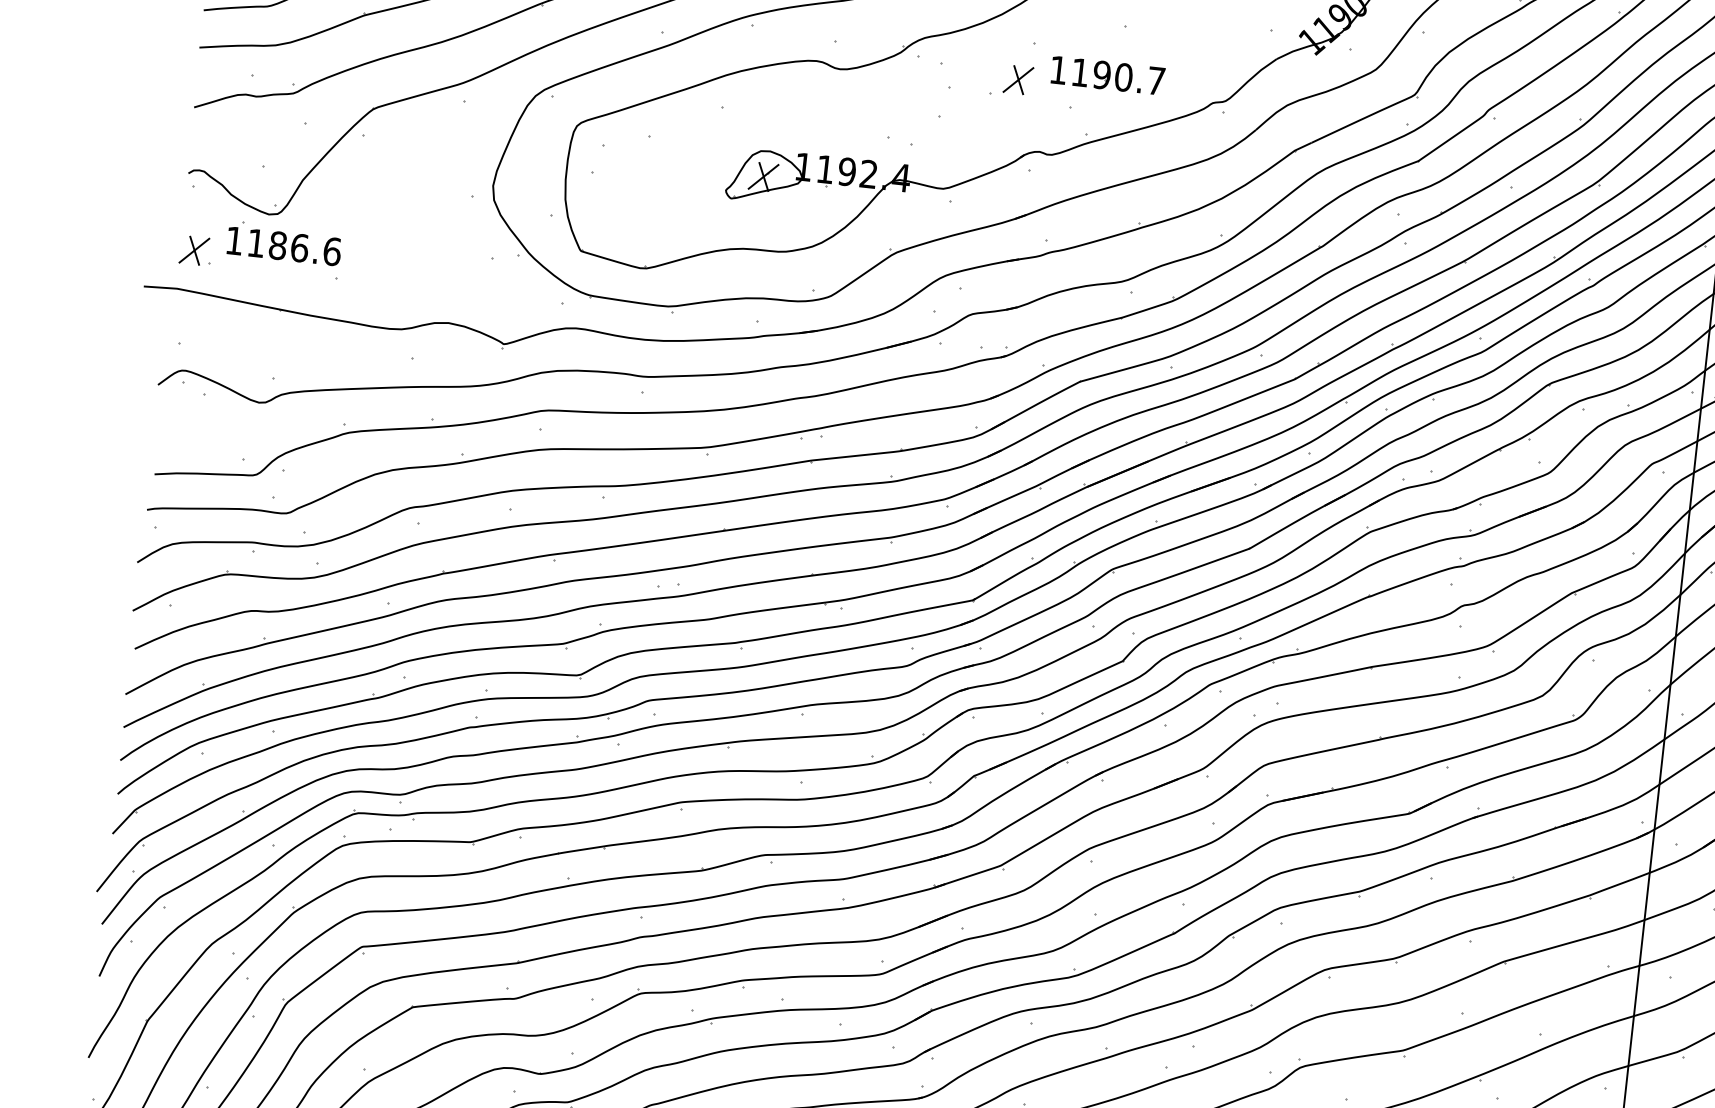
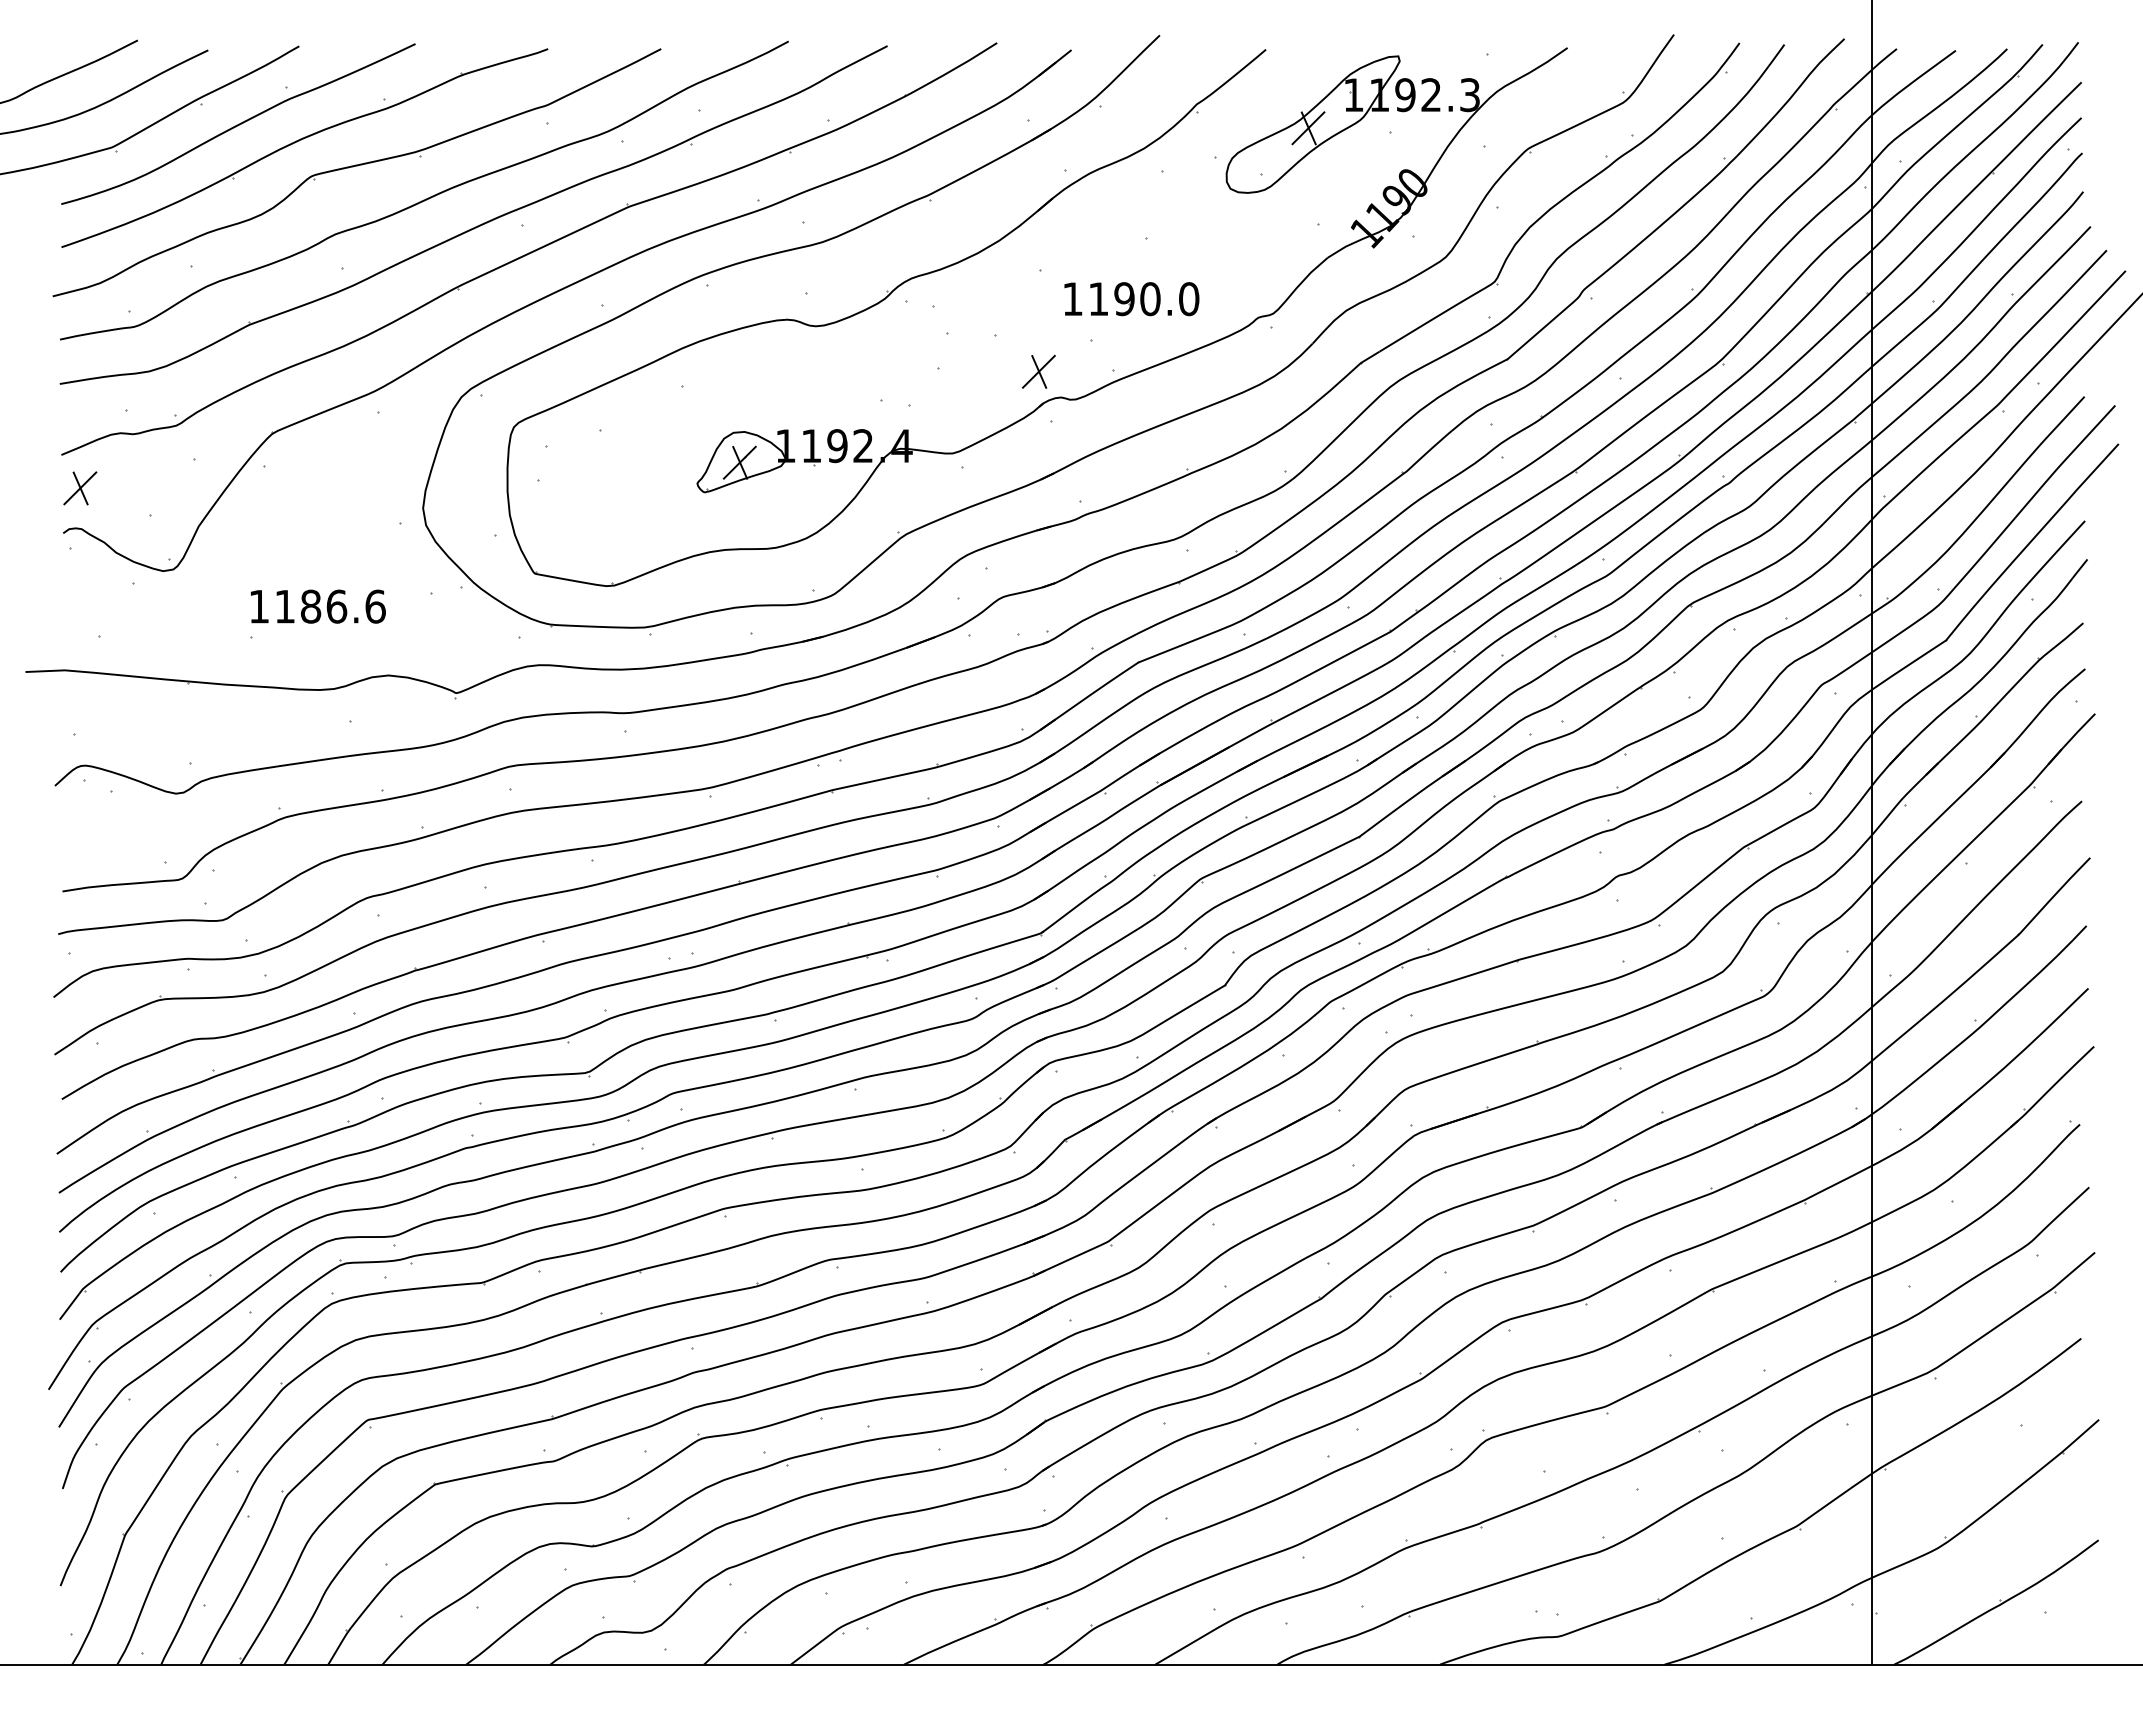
part: (1018, 79) -> (1038, 371), moved
text: (1156, 81) -> (1189, 299), 1190.7 -> 1190.0
part: (284, 246) -> (318, 606), moved
part: (194, 250) -> (80, 488), moved

